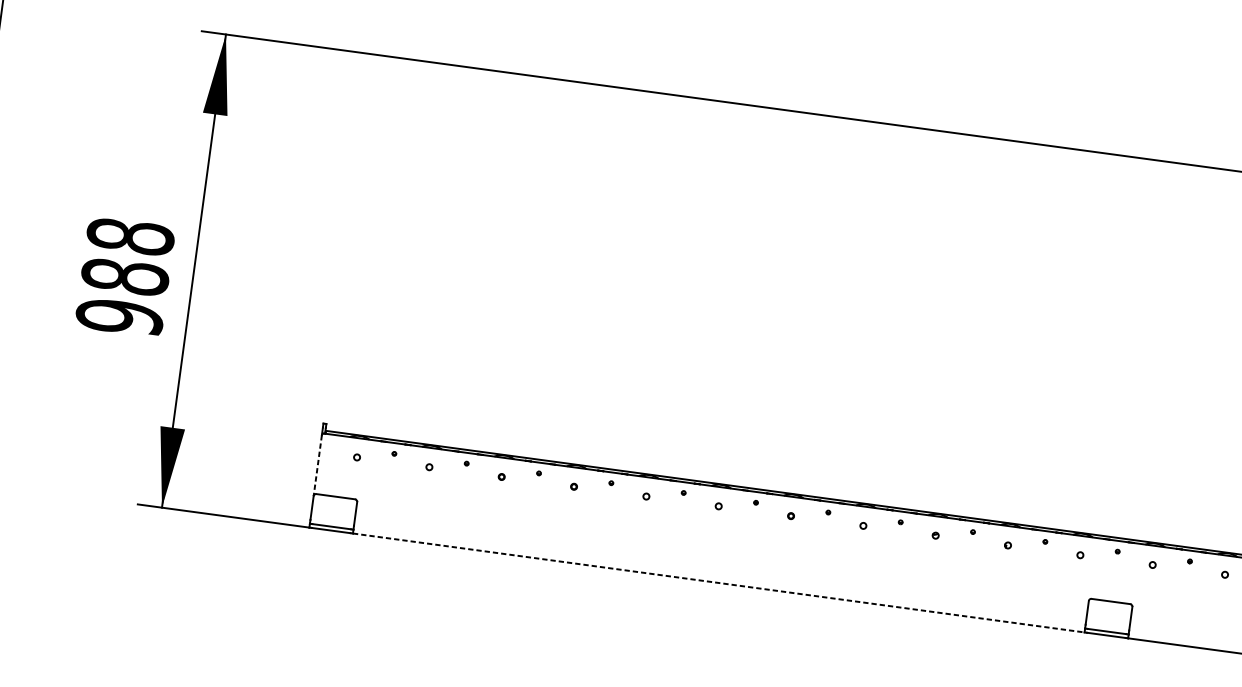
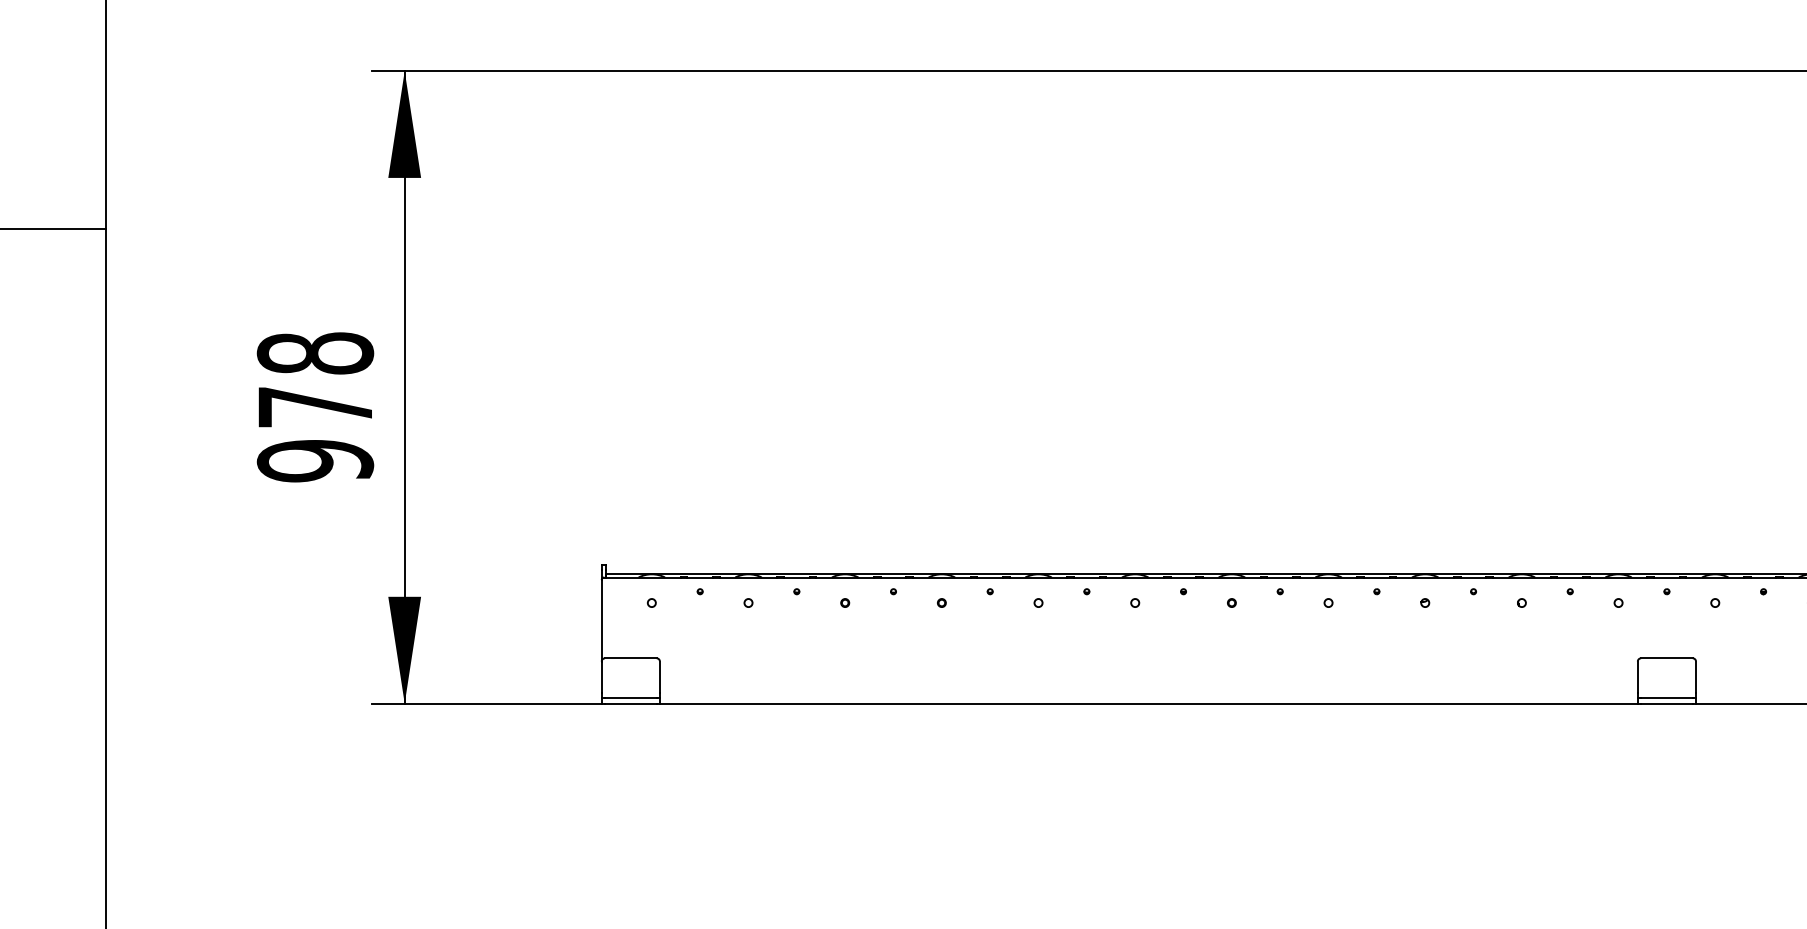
text: (125, 277) -> (315, 407), 988 -> 978
line: (317, 465) -> (601, 620), dashed -> solid
line: (718, 582) -> (1148, 703), dashed -> solid

